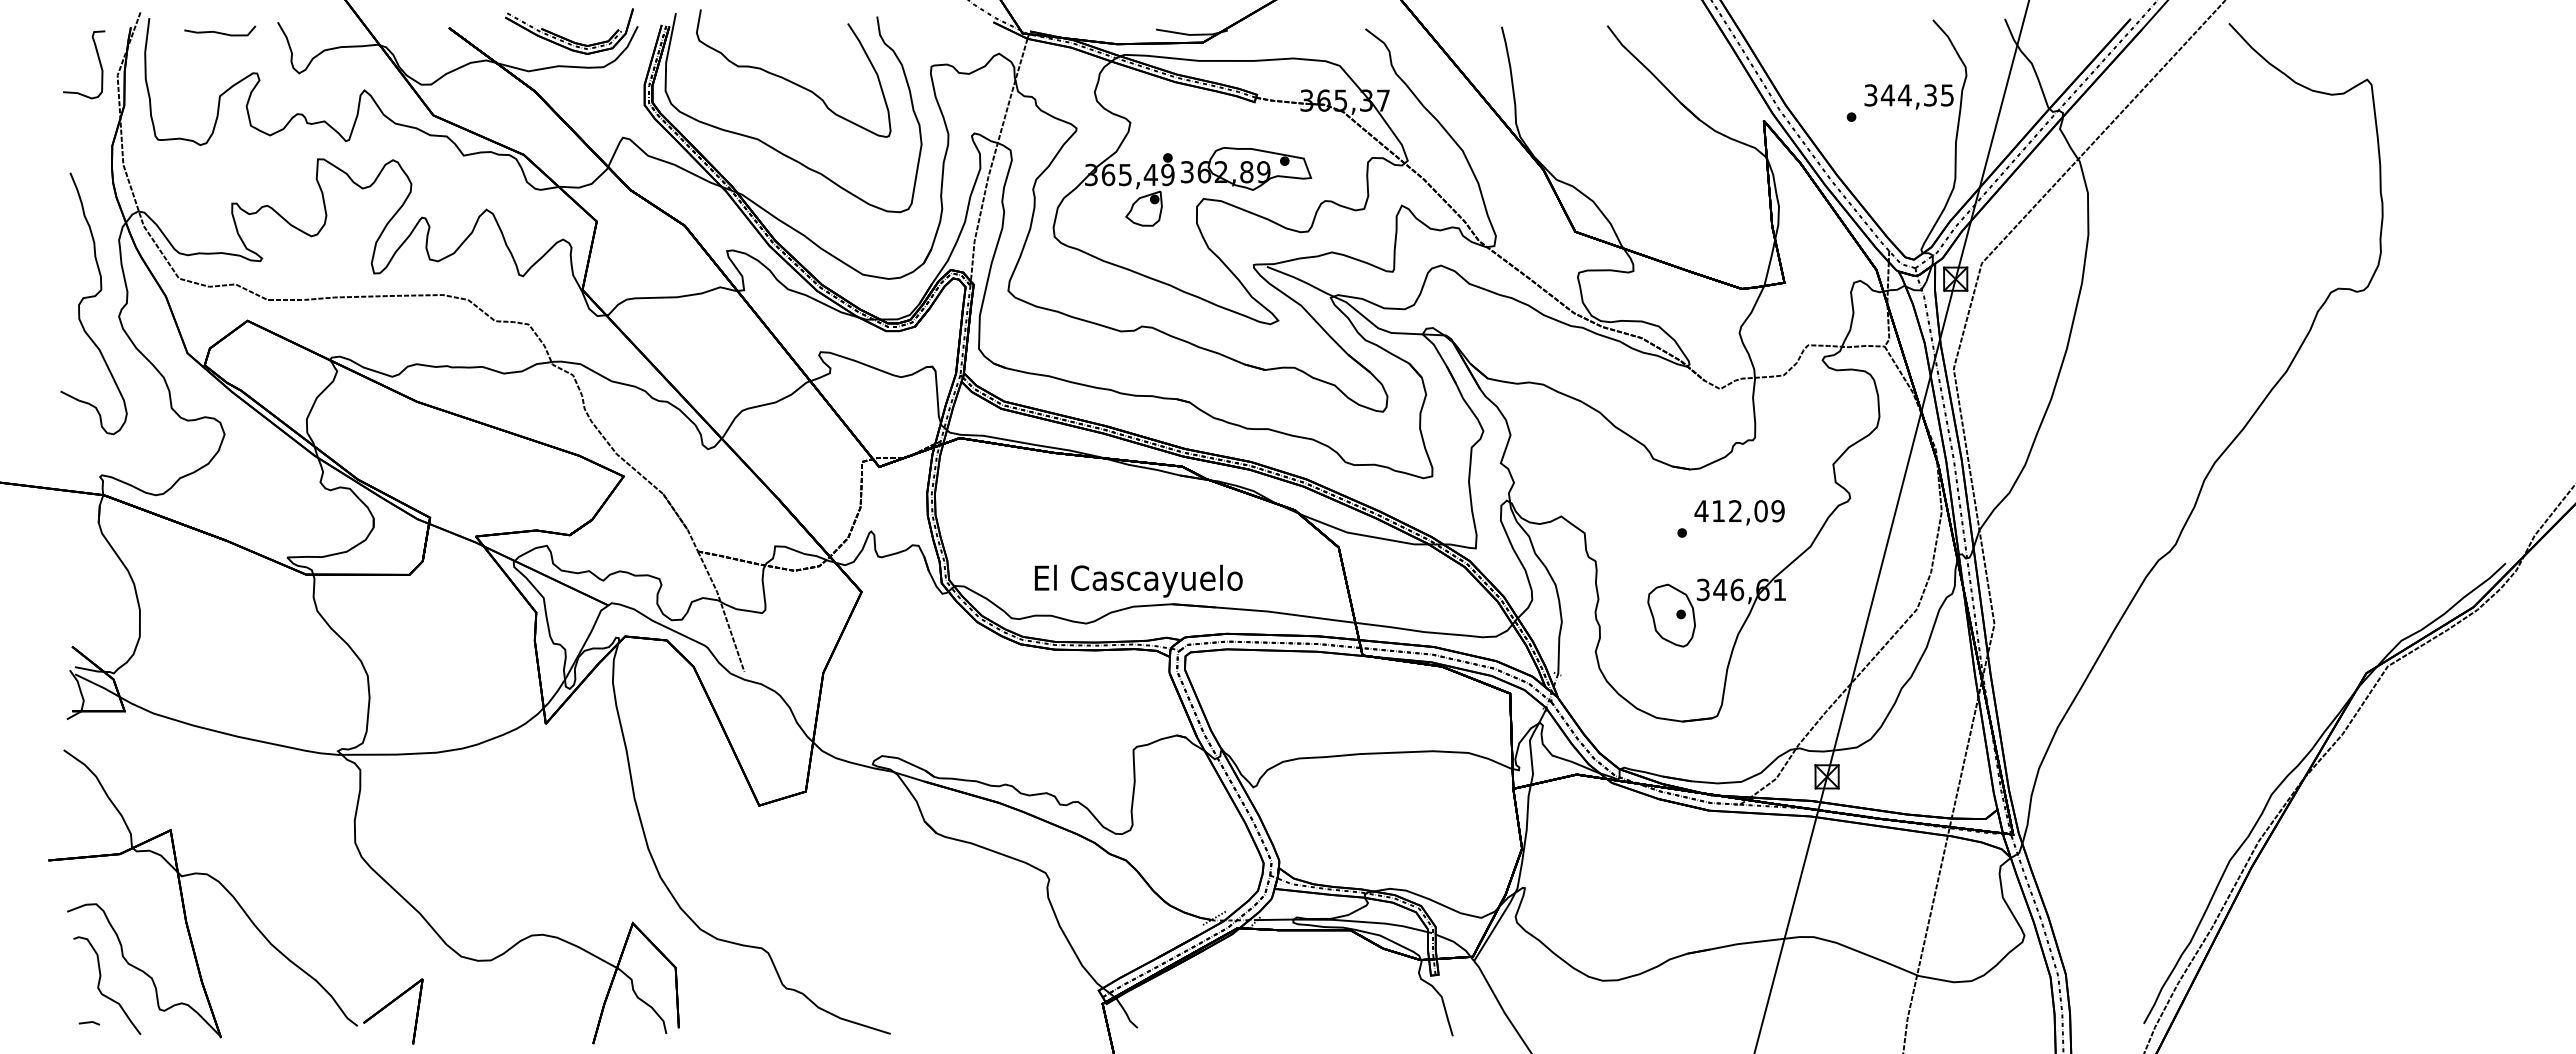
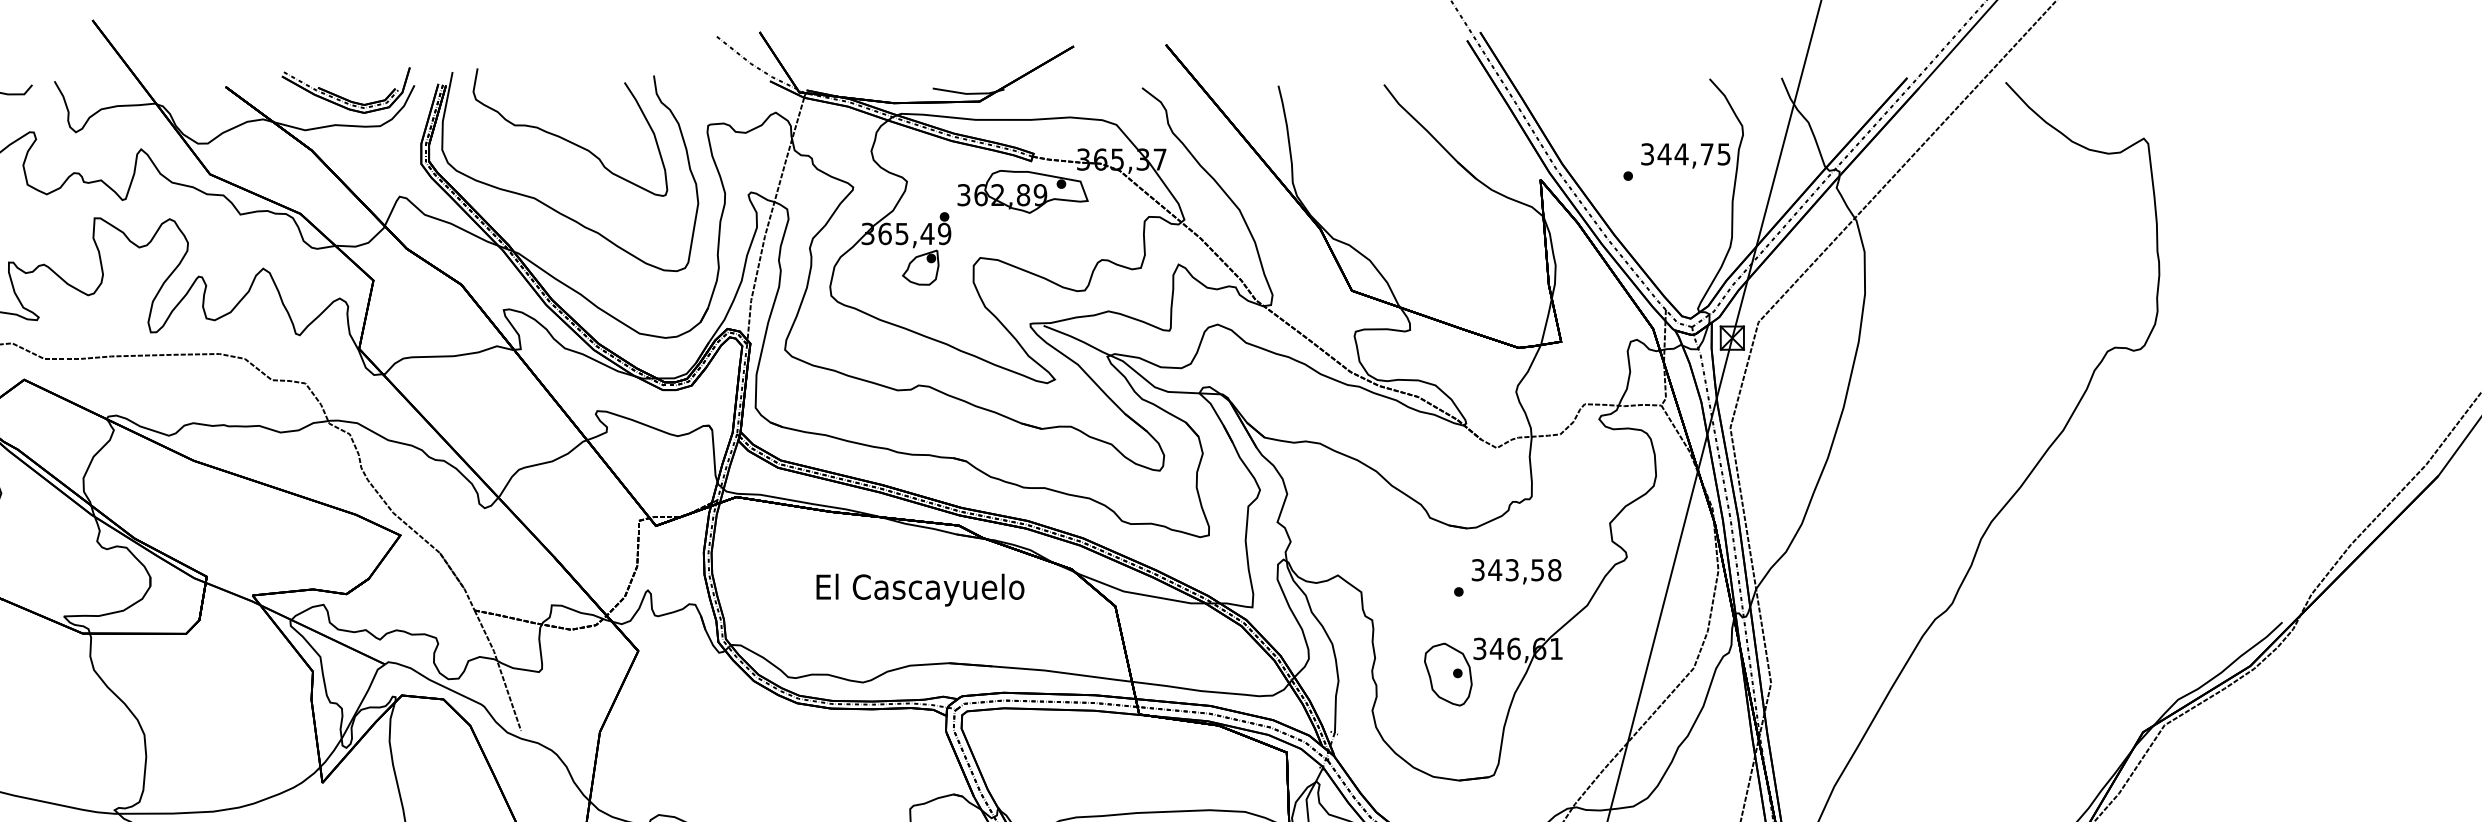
text: (1930, 95) -> (1707, 154), 344,35 -> 344,75
part: (1246, 168) -> (1023, 191), moved
text: (1739, 511) -> (1516, 570), 412,09 -> 343,58
text: (1138, 580) -> (920, 589), moved

